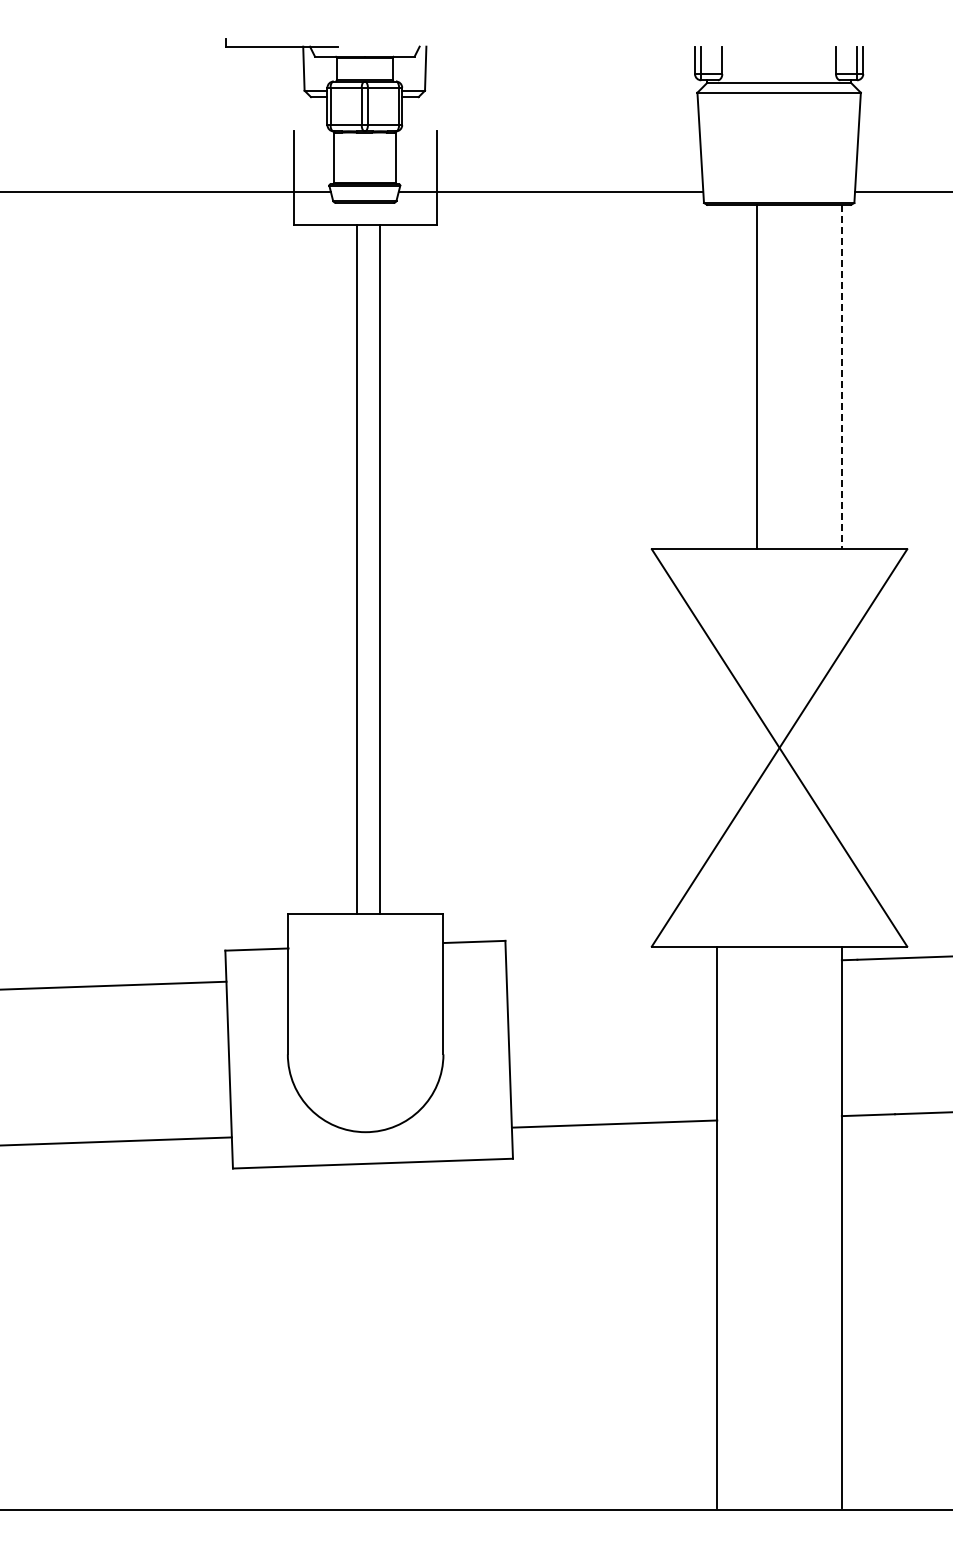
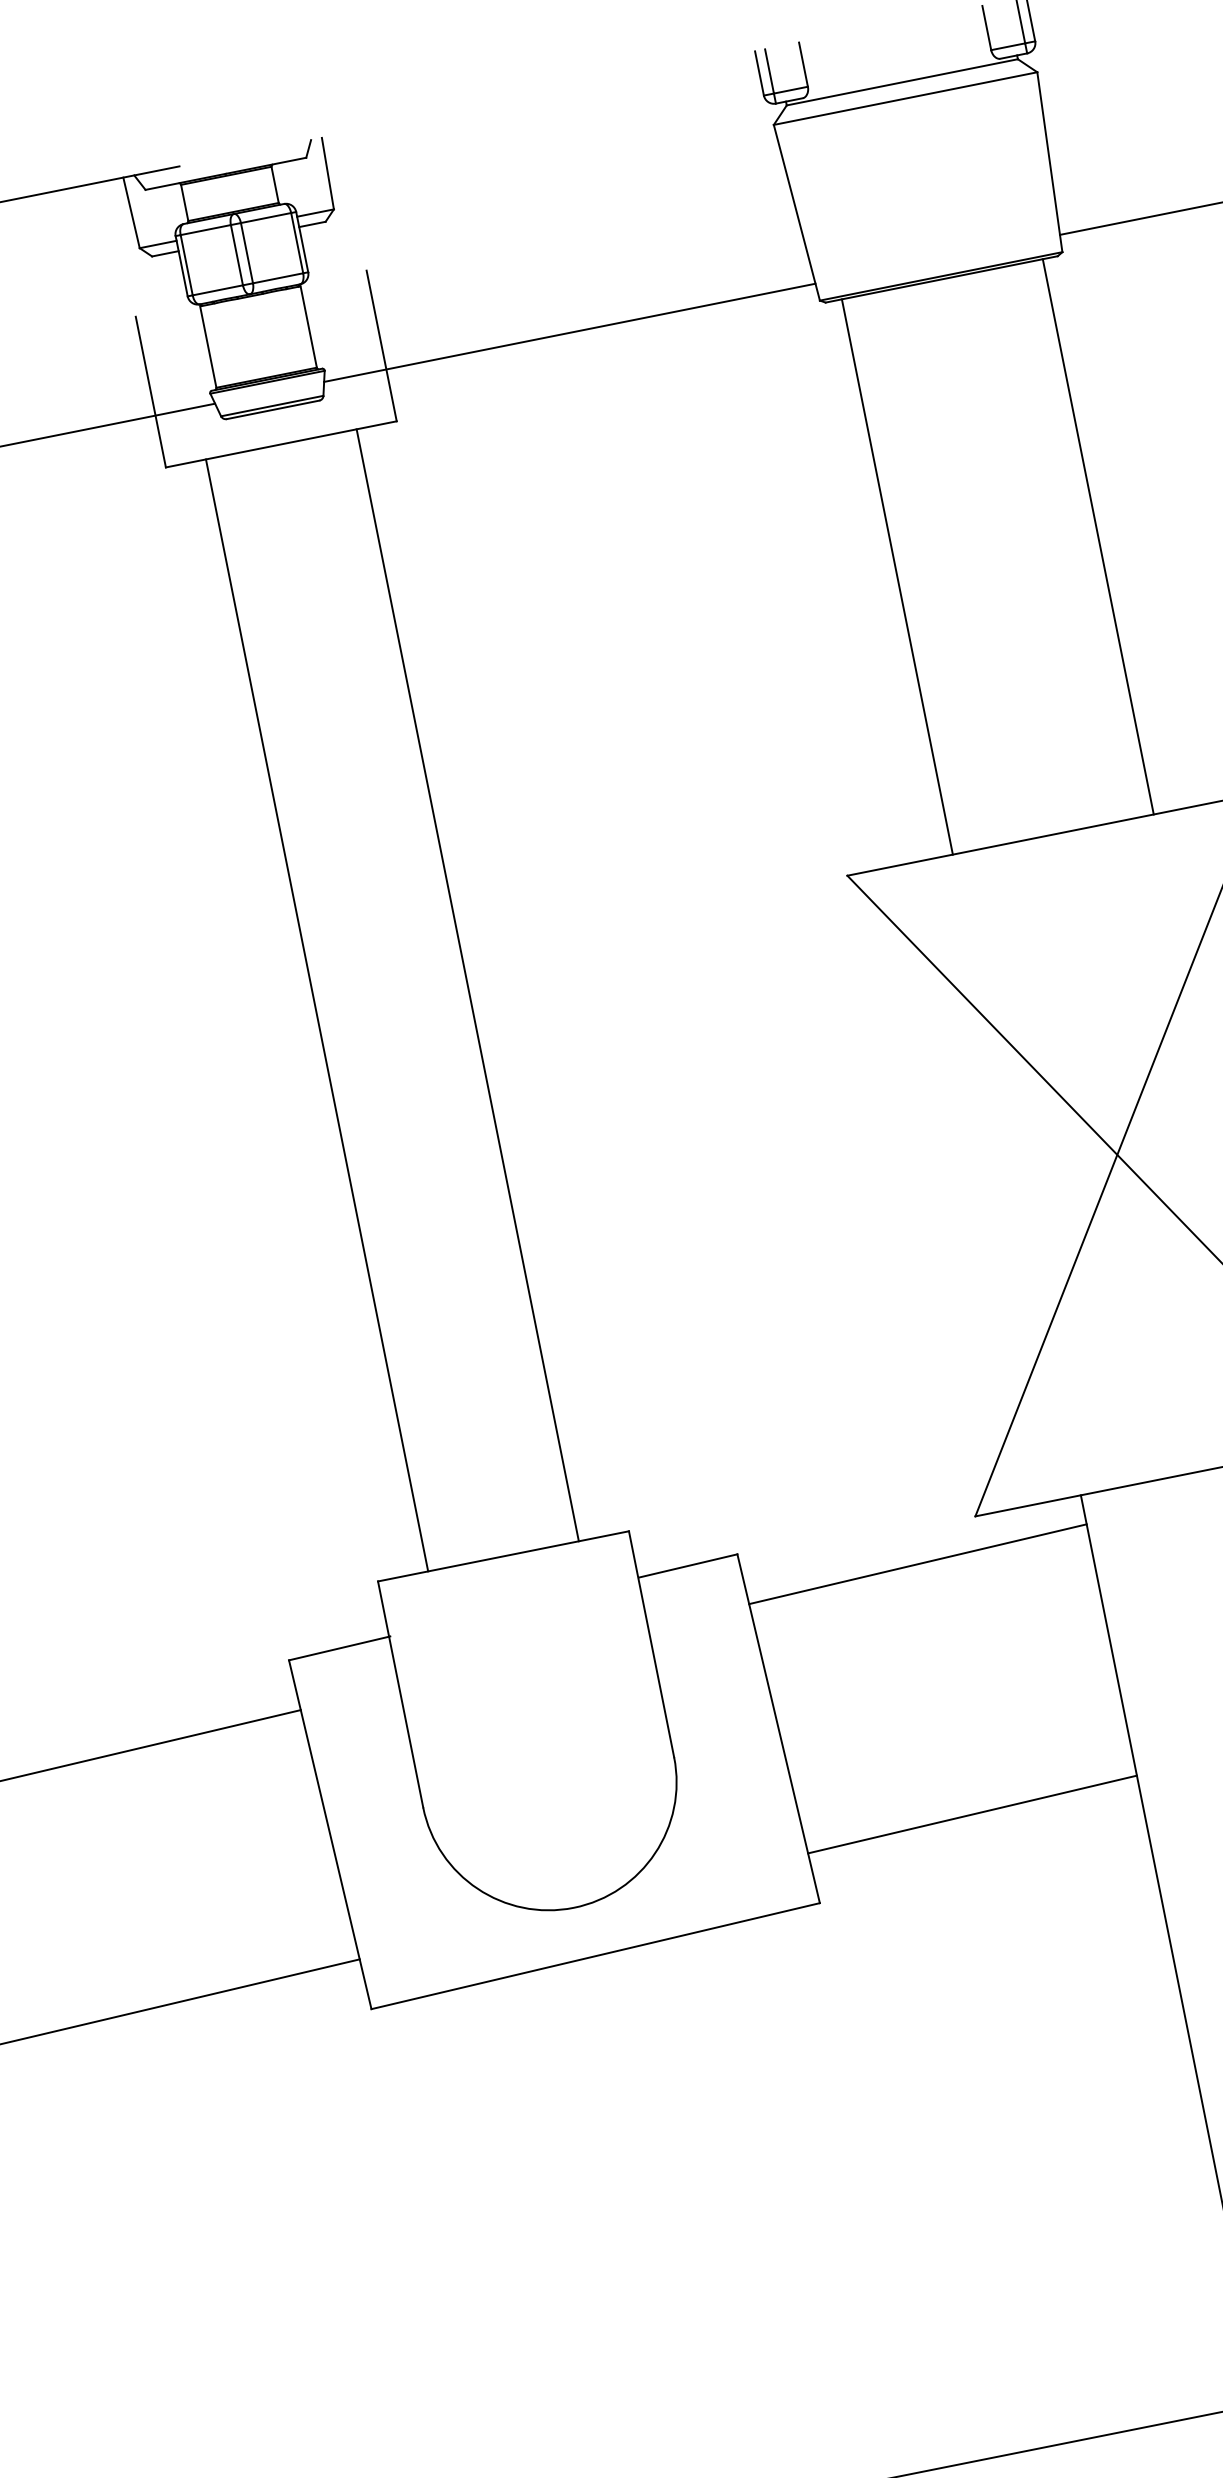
line: (757, 376) -> (897, 575), moved
line: (841, 377) -> (1097, 537), dashed -> solid
line: (356, 569) -> (316, 1015), moved
line: (380, 569) -> (467, 985), moved
line: (611, 967) -> (917, 1563), added

